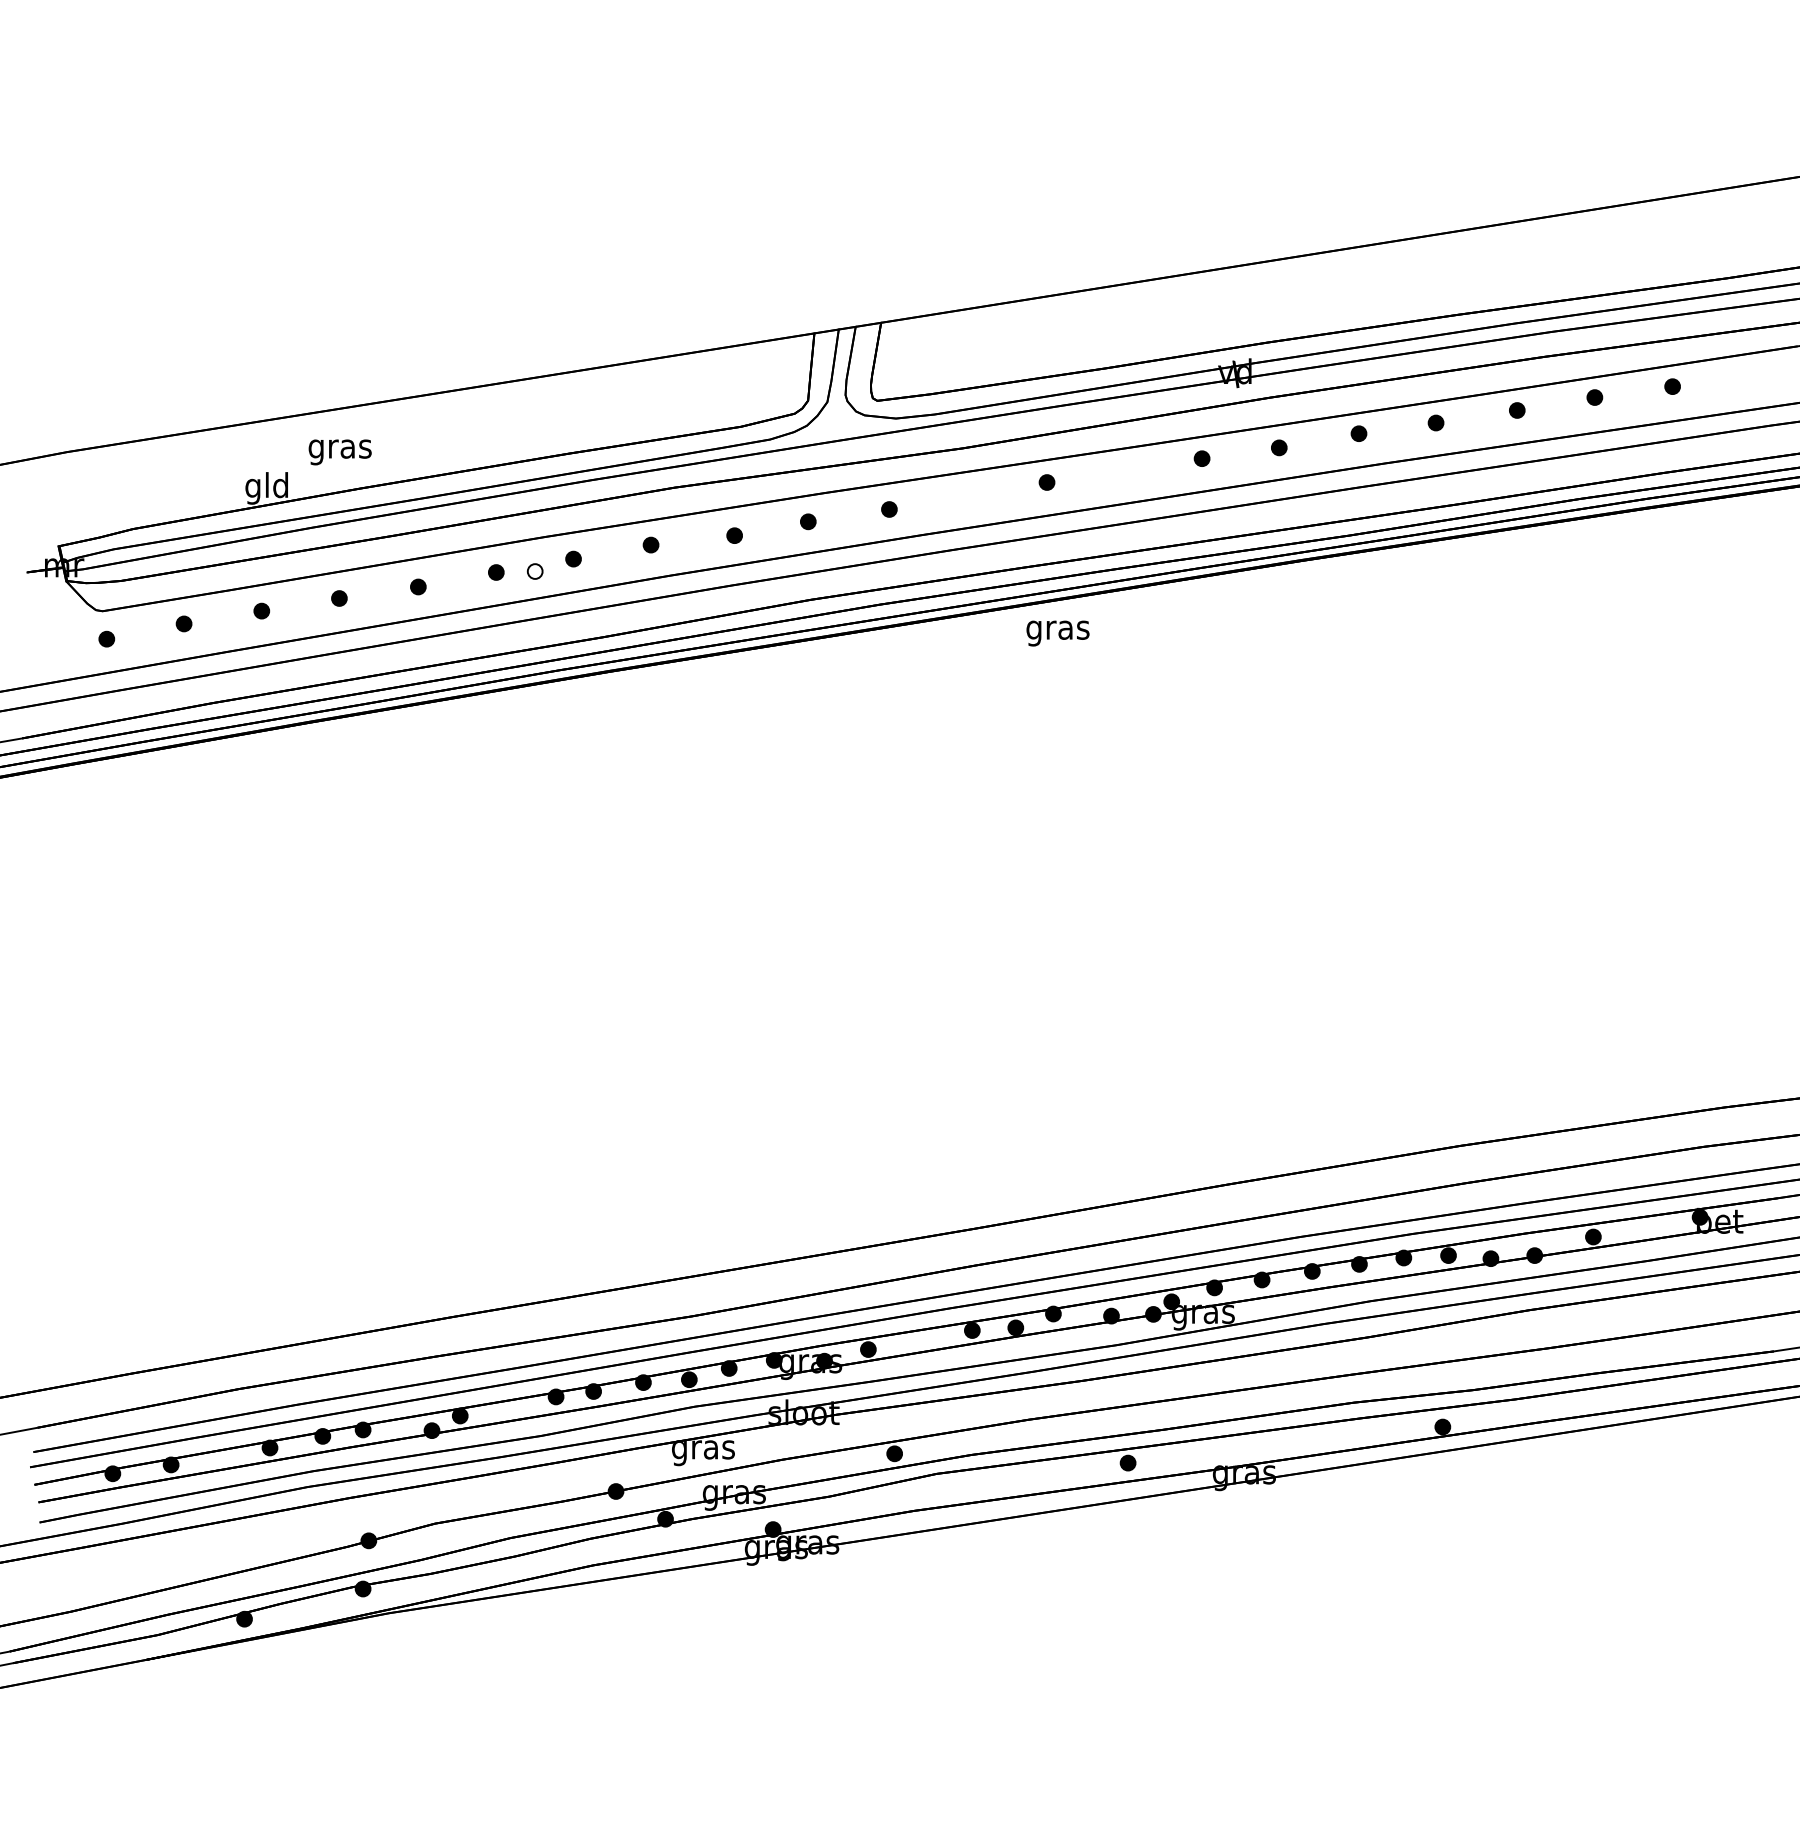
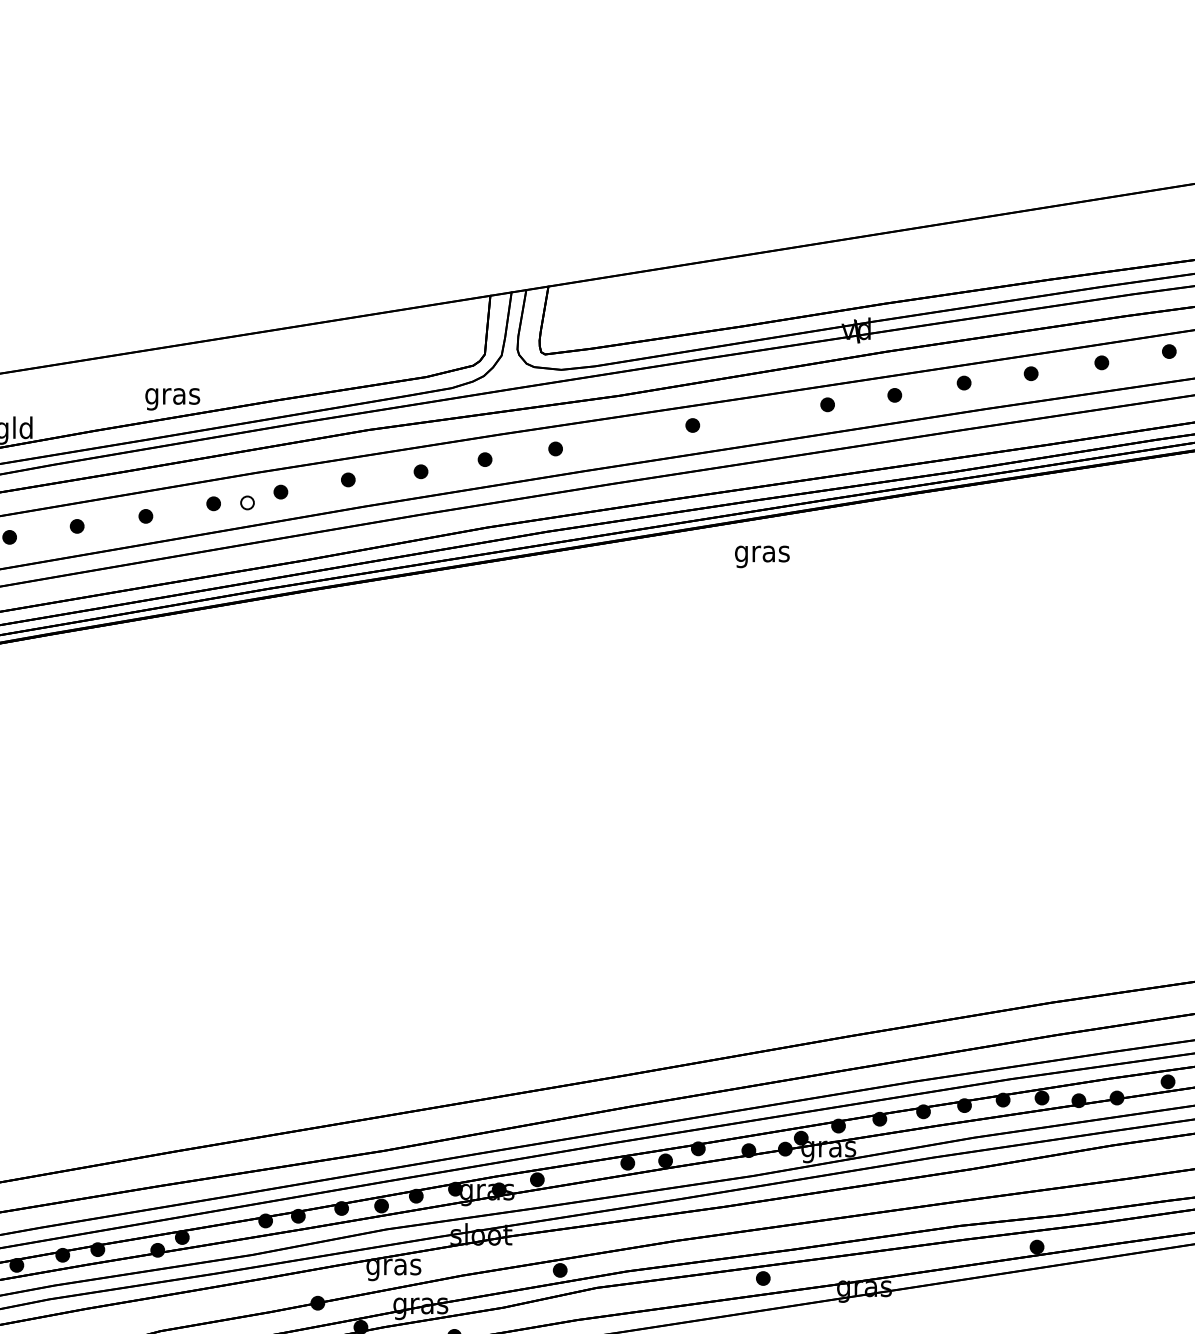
text: (339, 452) -> (172, 399), moved
text: (1057, 633) -> (761, 556), moved

